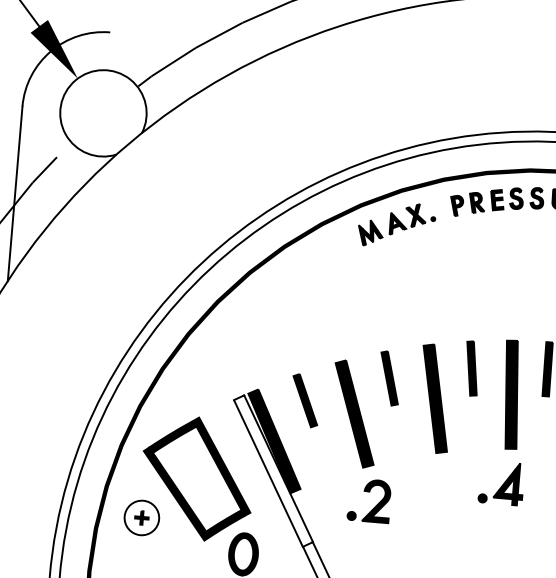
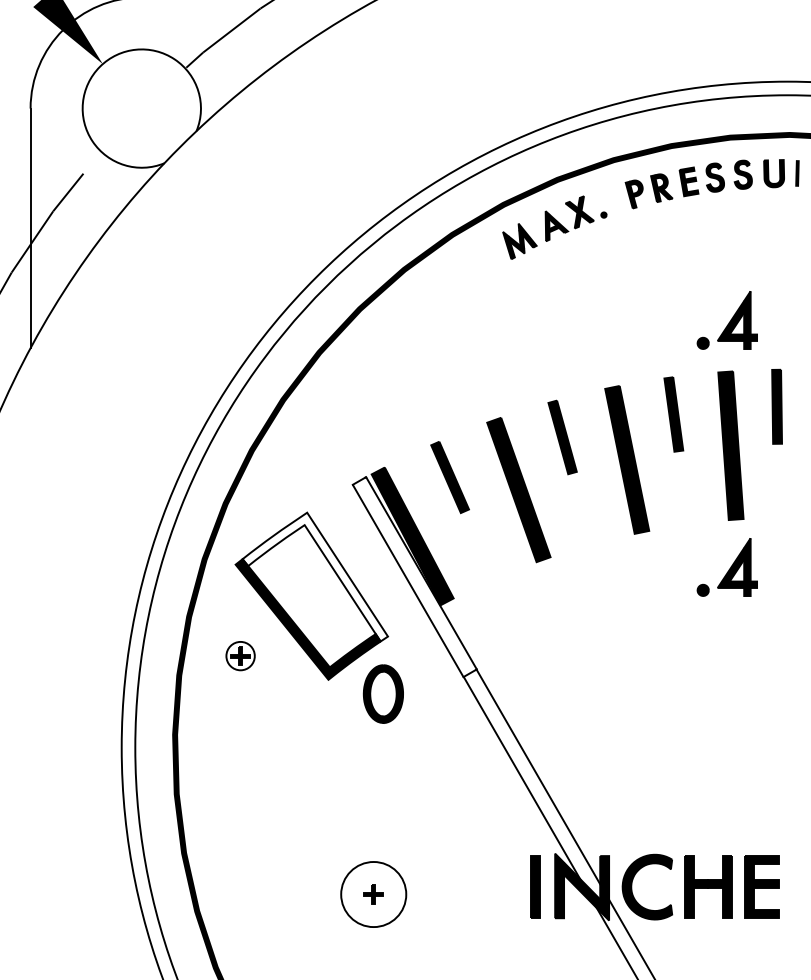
part: (516, 303) -> (726, 320), added
fill: (200, 464) -> (314, 576), removed
part: (375, 506) -> (557, 613), removed
circle: (141, 517) -> (240, 655), size x0.6

